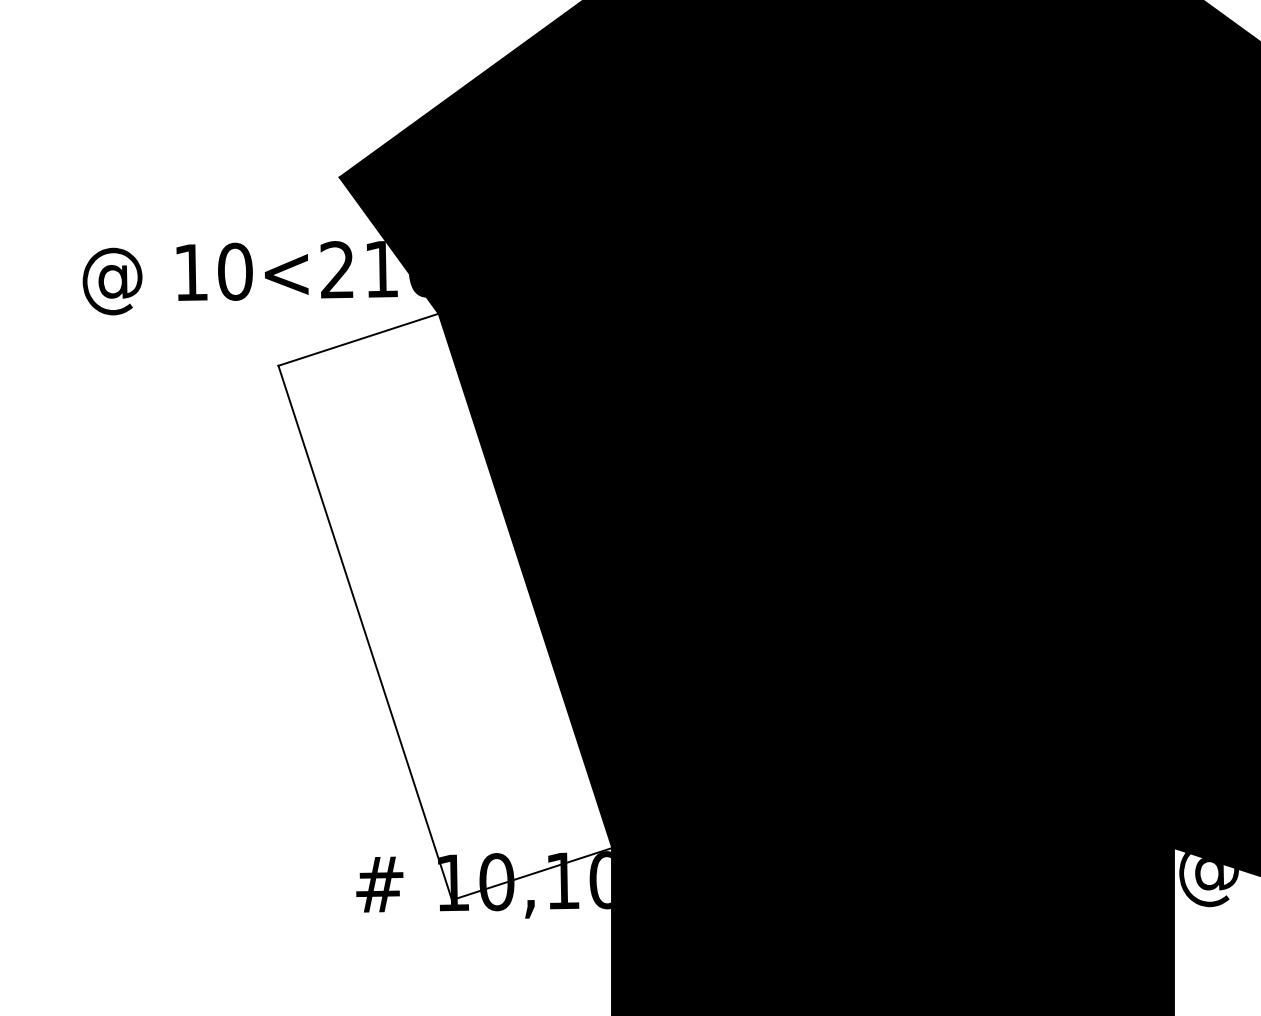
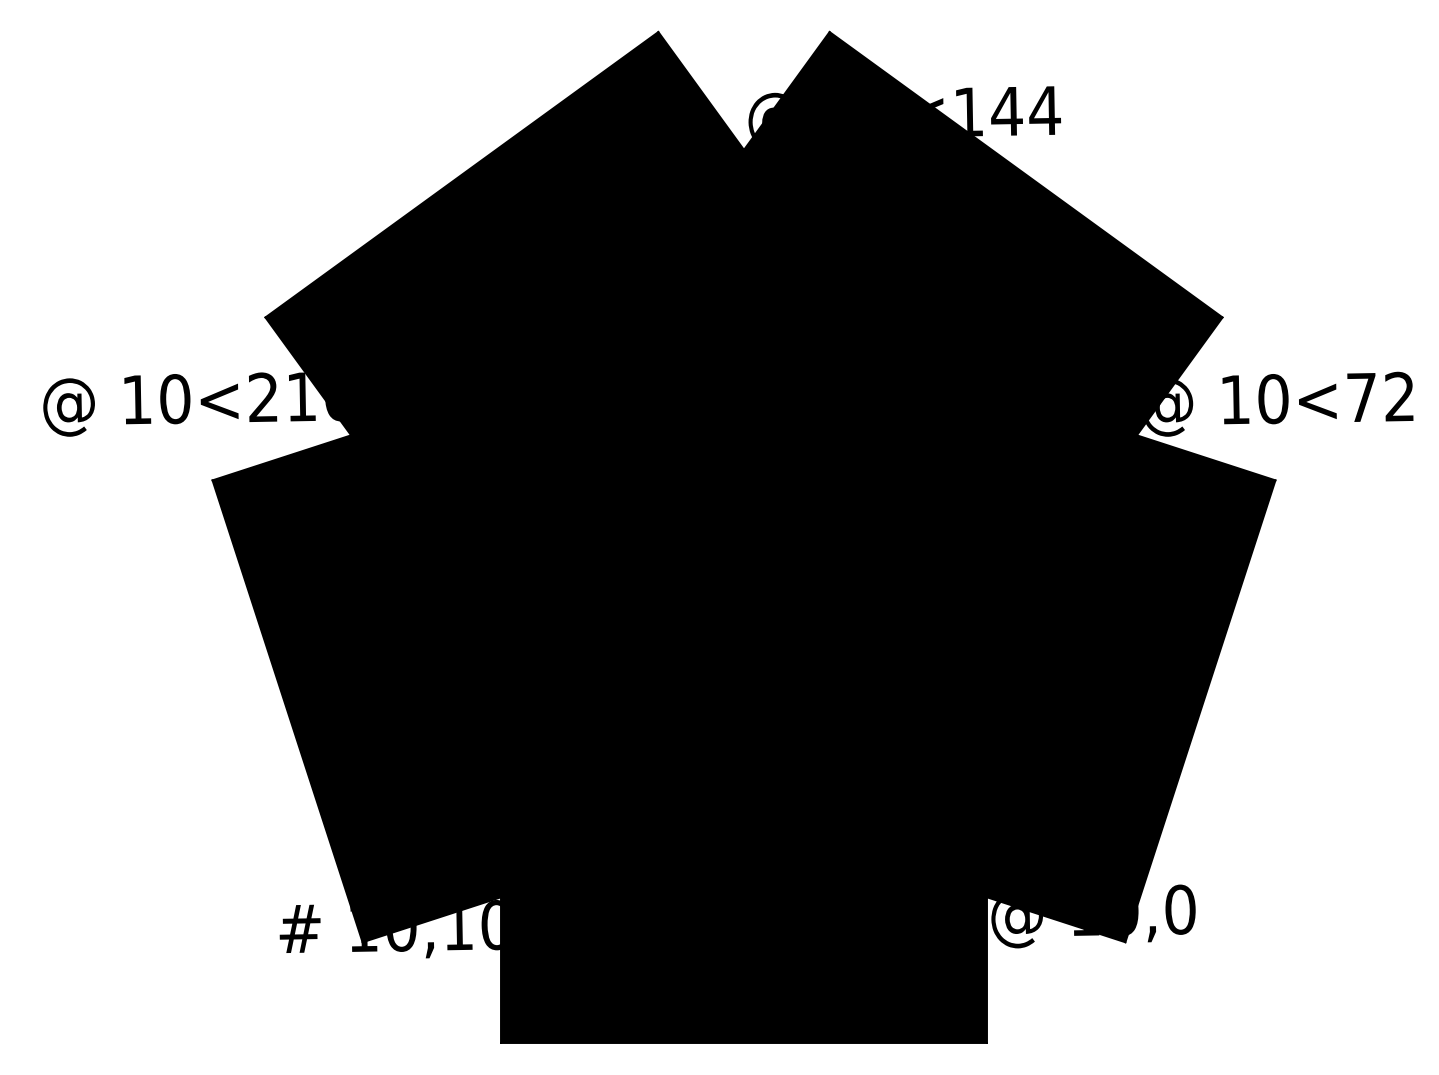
fill: (444, 606) -> (356, 688), added

